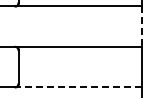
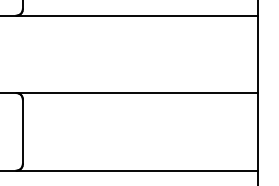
line: (141, 27) -> (258, 55), dashed -> solid
line: (77, 87) -> (135, 170), dashed -> solid

